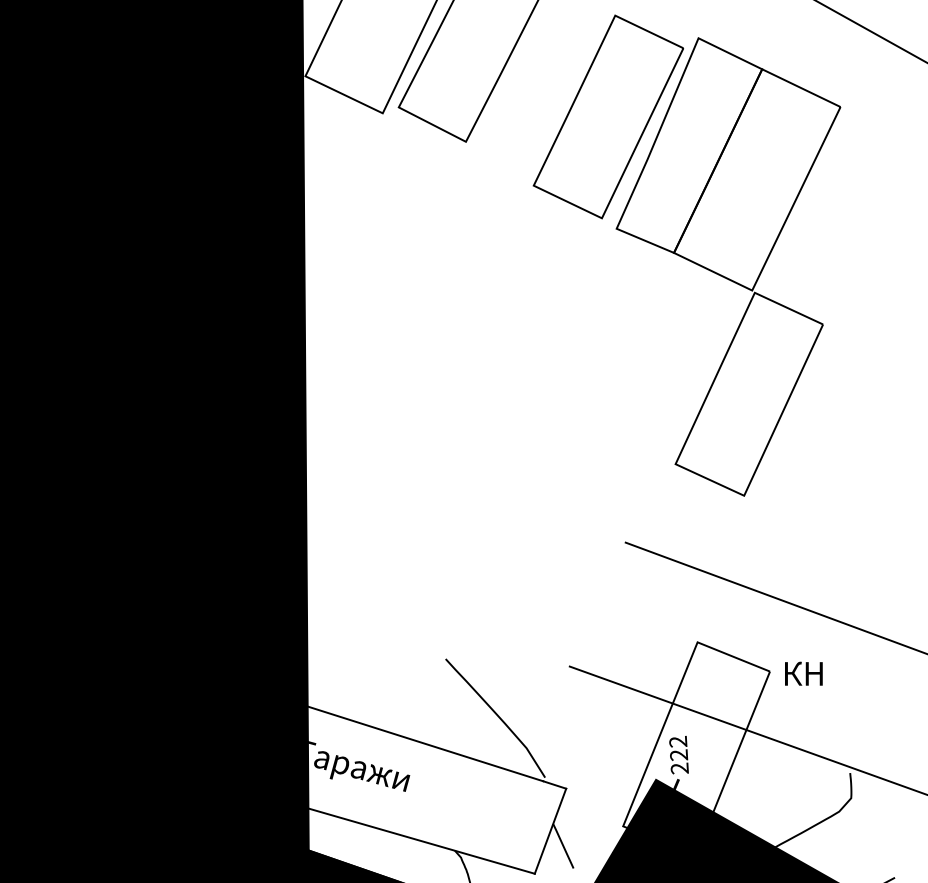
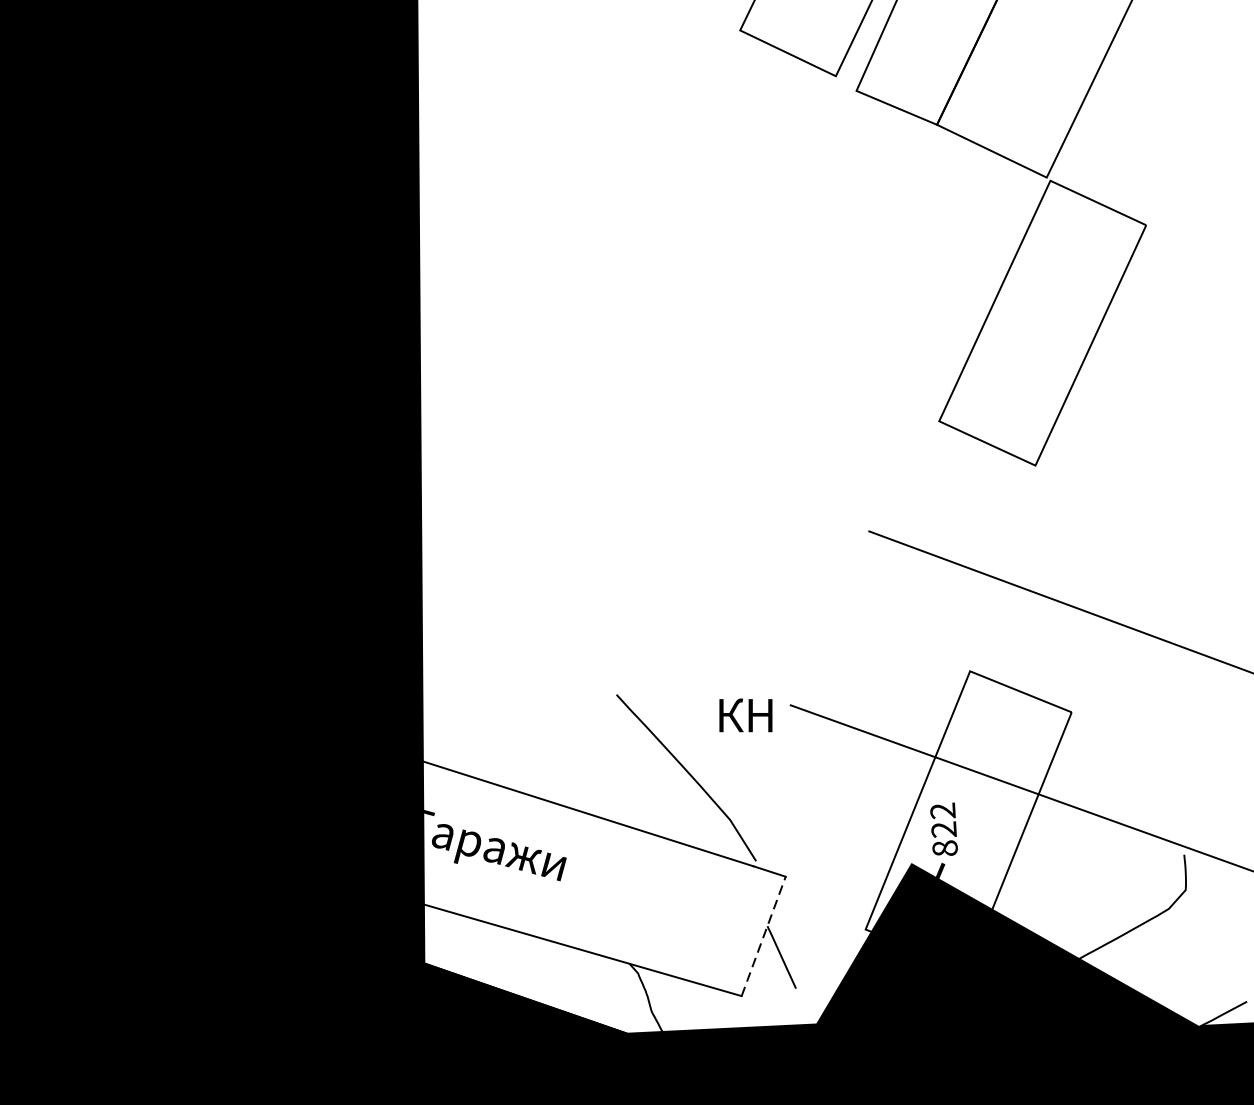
text: (803, 673) -> (745, 715), moved
text: (679, 768) -> (944, 848), 222 -> 822
line: (550, 830) -> (763, 935), solid -> dashed

